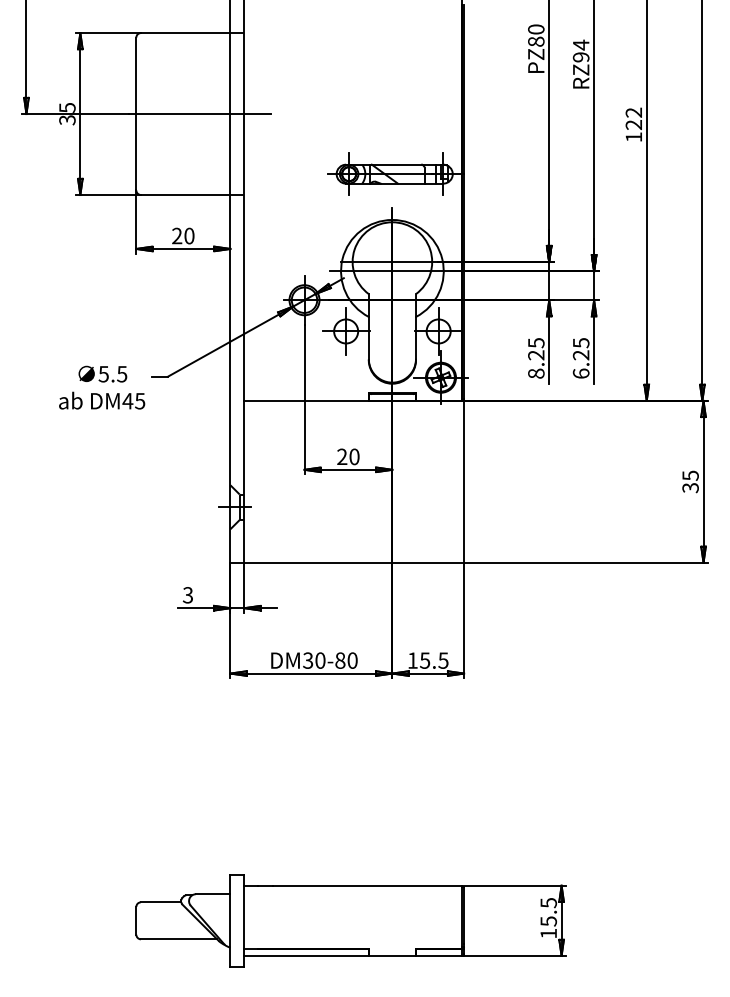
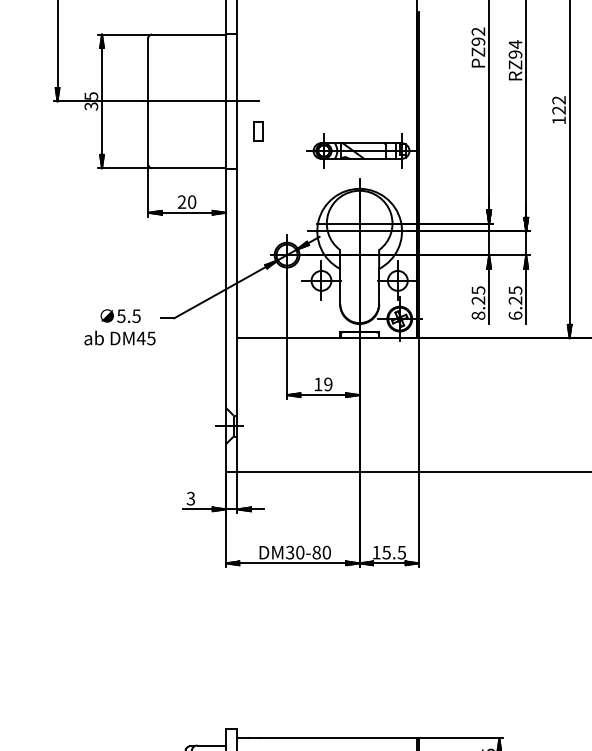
text: (536, 35) -> (478, 36), PZ80 -> PZ92
part: (269, 150) -> (258, 131), added
text: (348, 456) -> (323, 384), 20 -> 19

